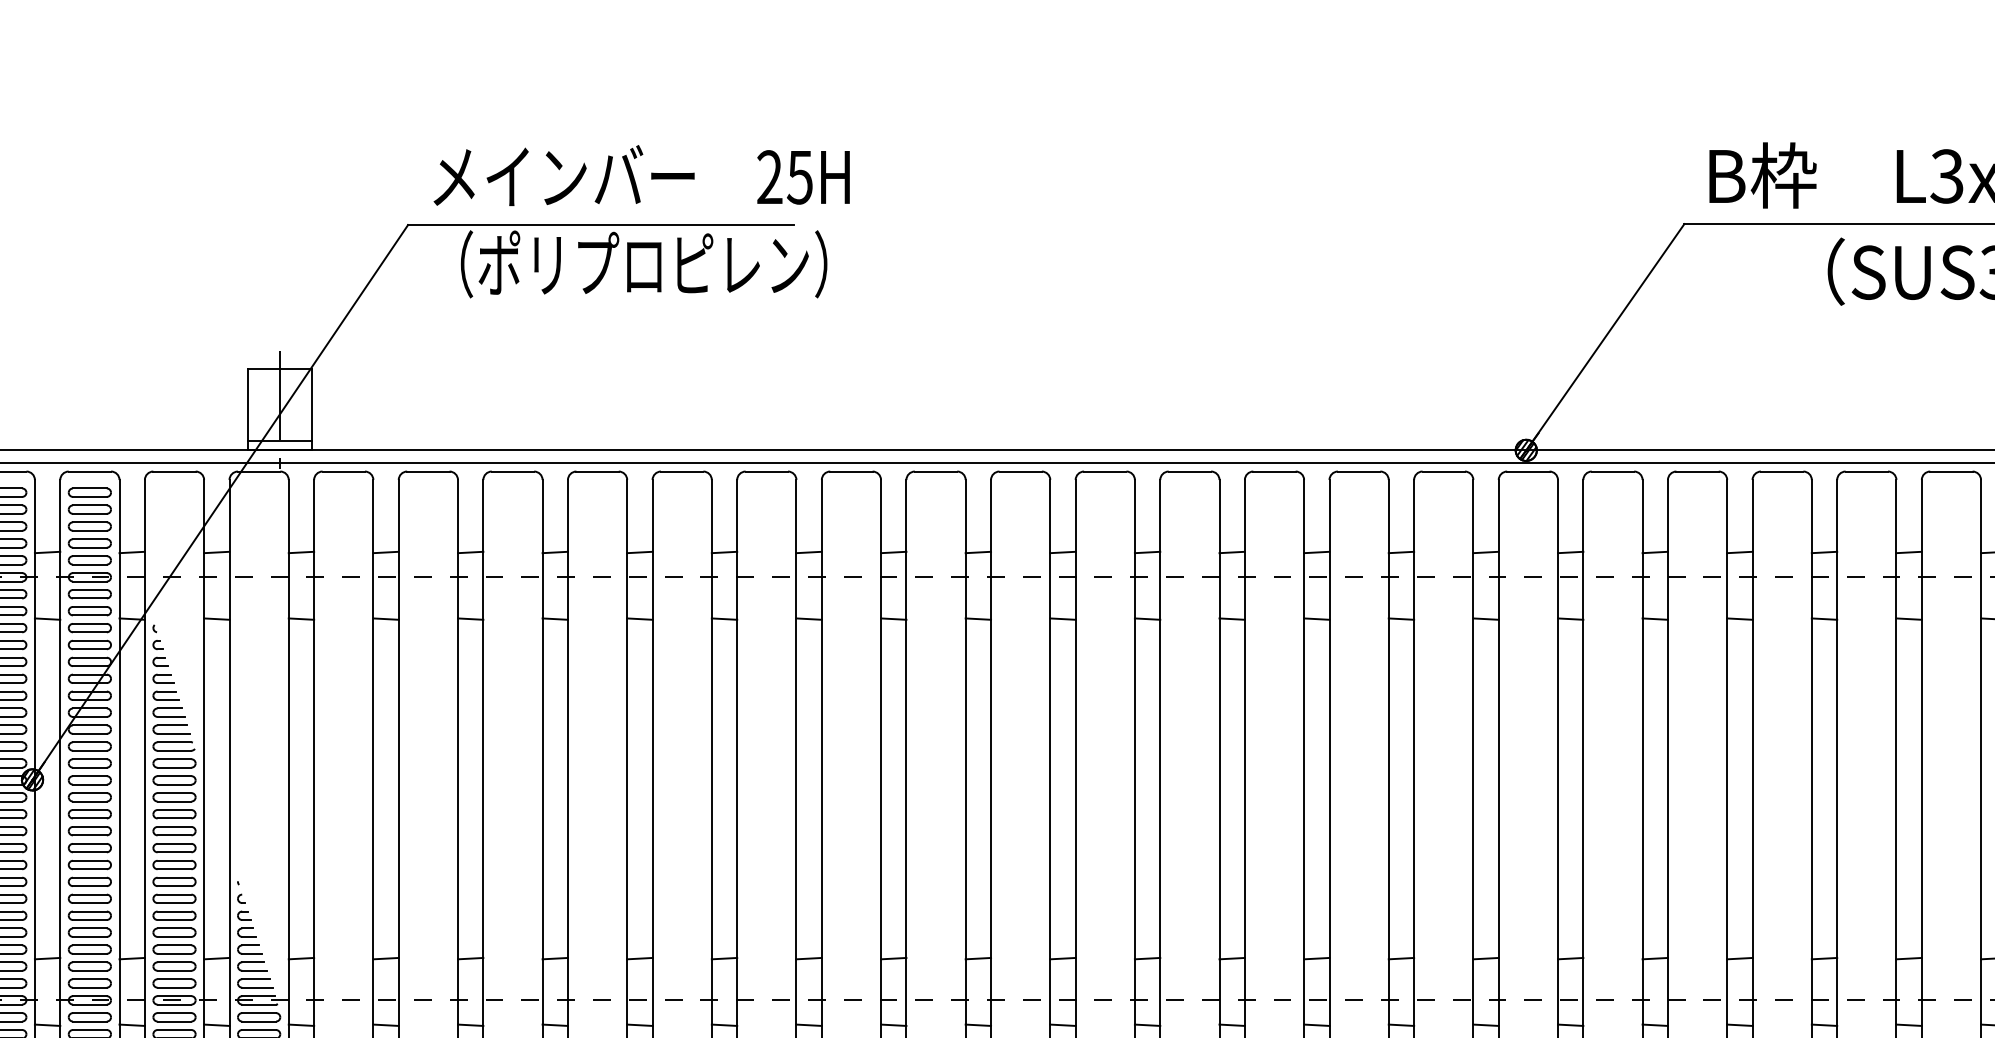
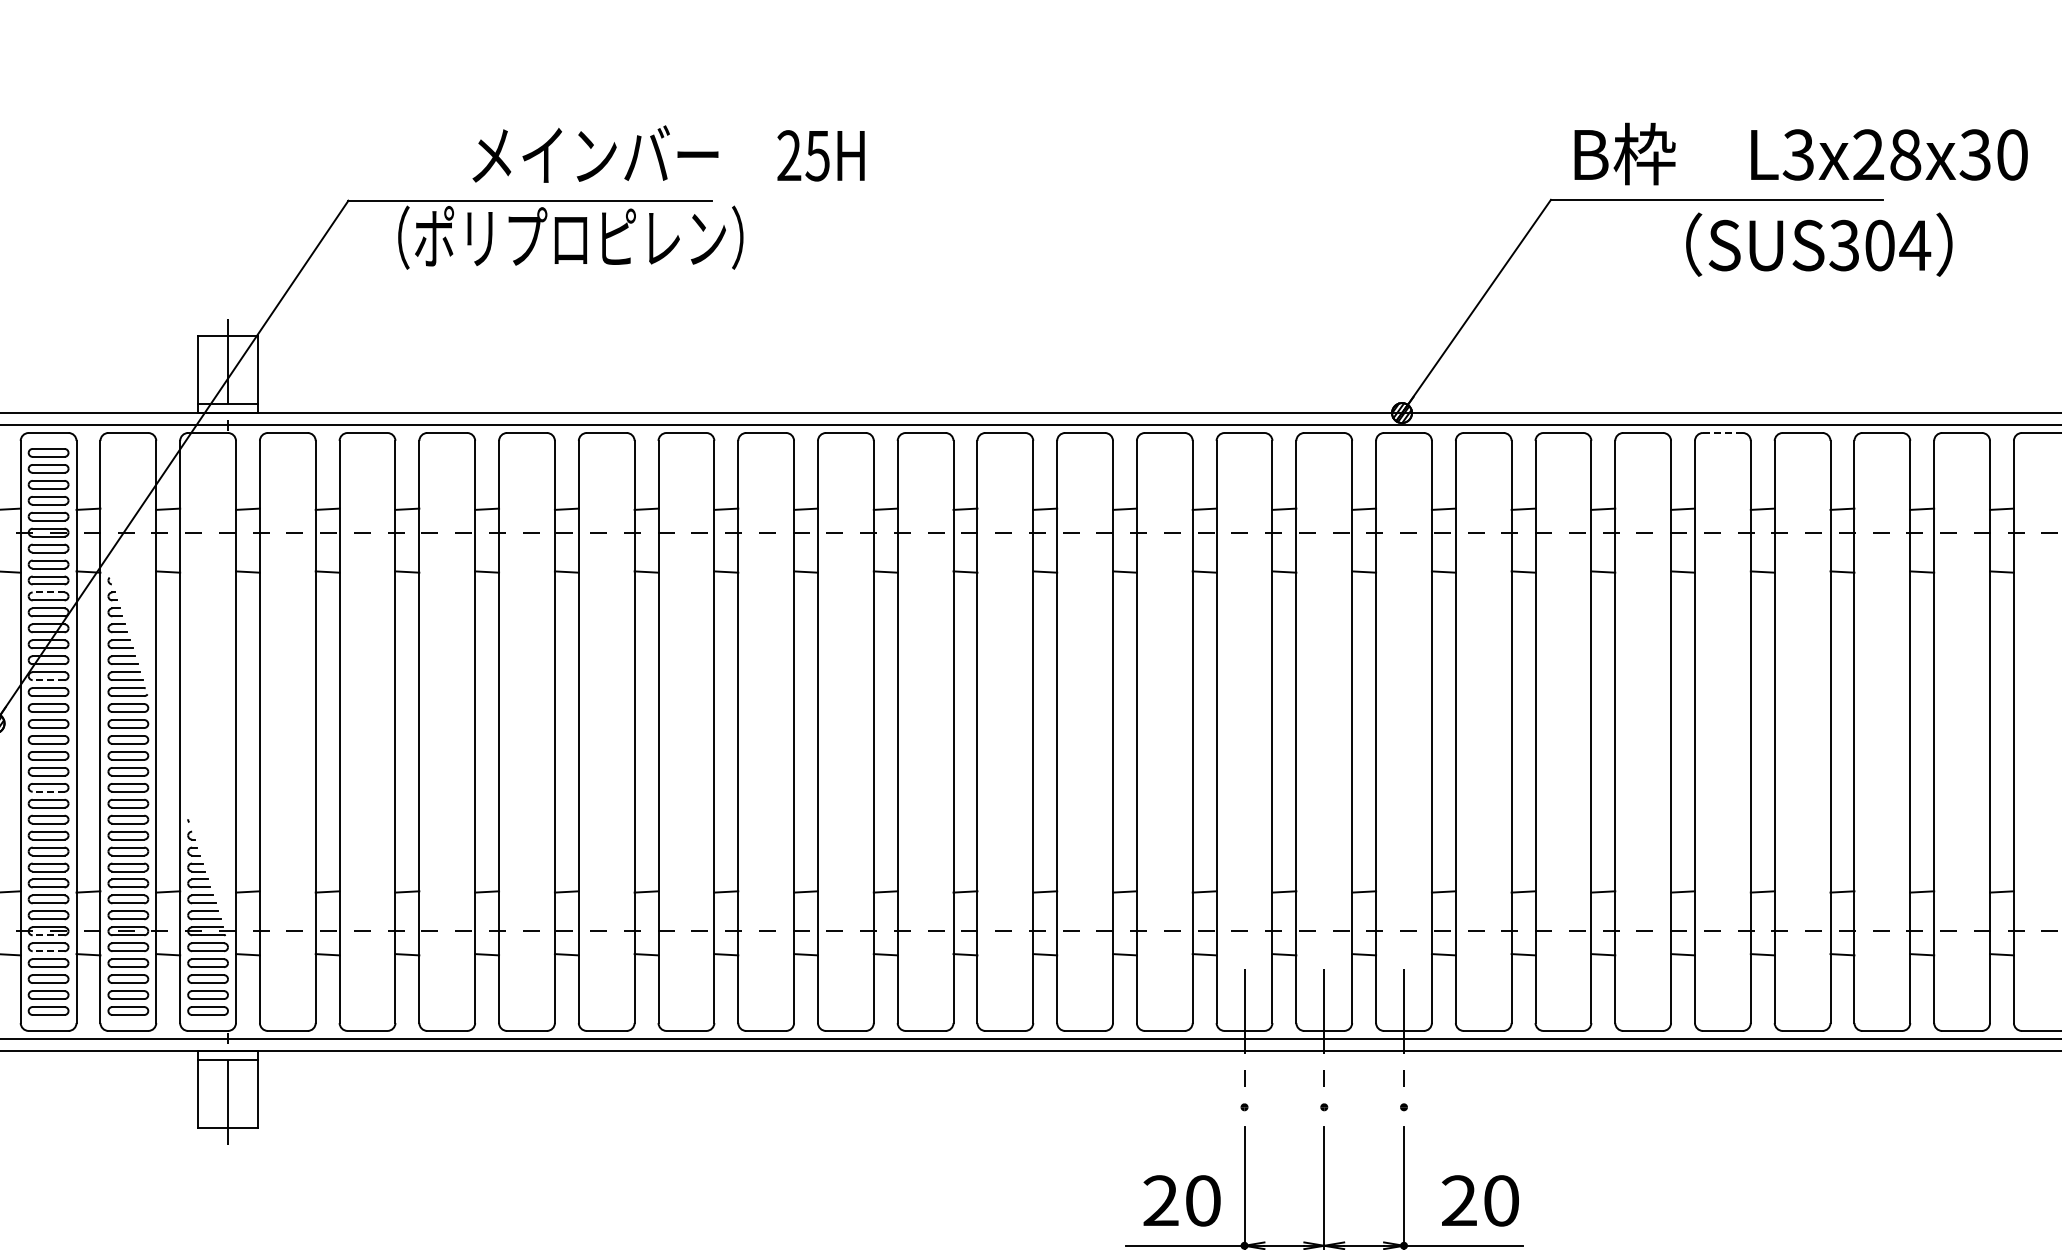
text: (641, 174) -> (668, 153), moved
line: (1866, 472) -> (1722, 433), solid -> dashed
line: (89, 640) -> (48, 592), solid -> dashed
line: (89, 734) -> (48, 680), solid -> dashed
line: (89, 852) -> (48, 791), solid -> dashed
line: (89, 1004) -> (48, 935), solid -> dashed
line: (89, 1021) -> (48, 951), solid -> dashed

